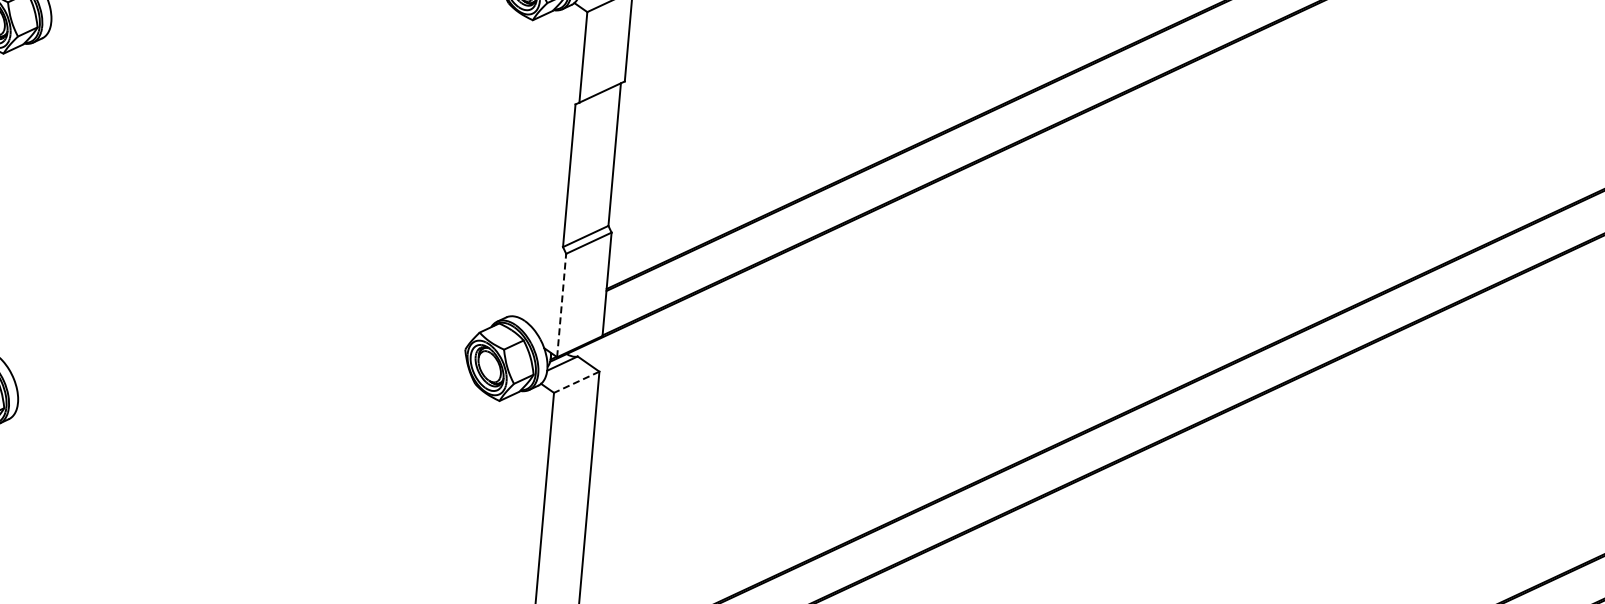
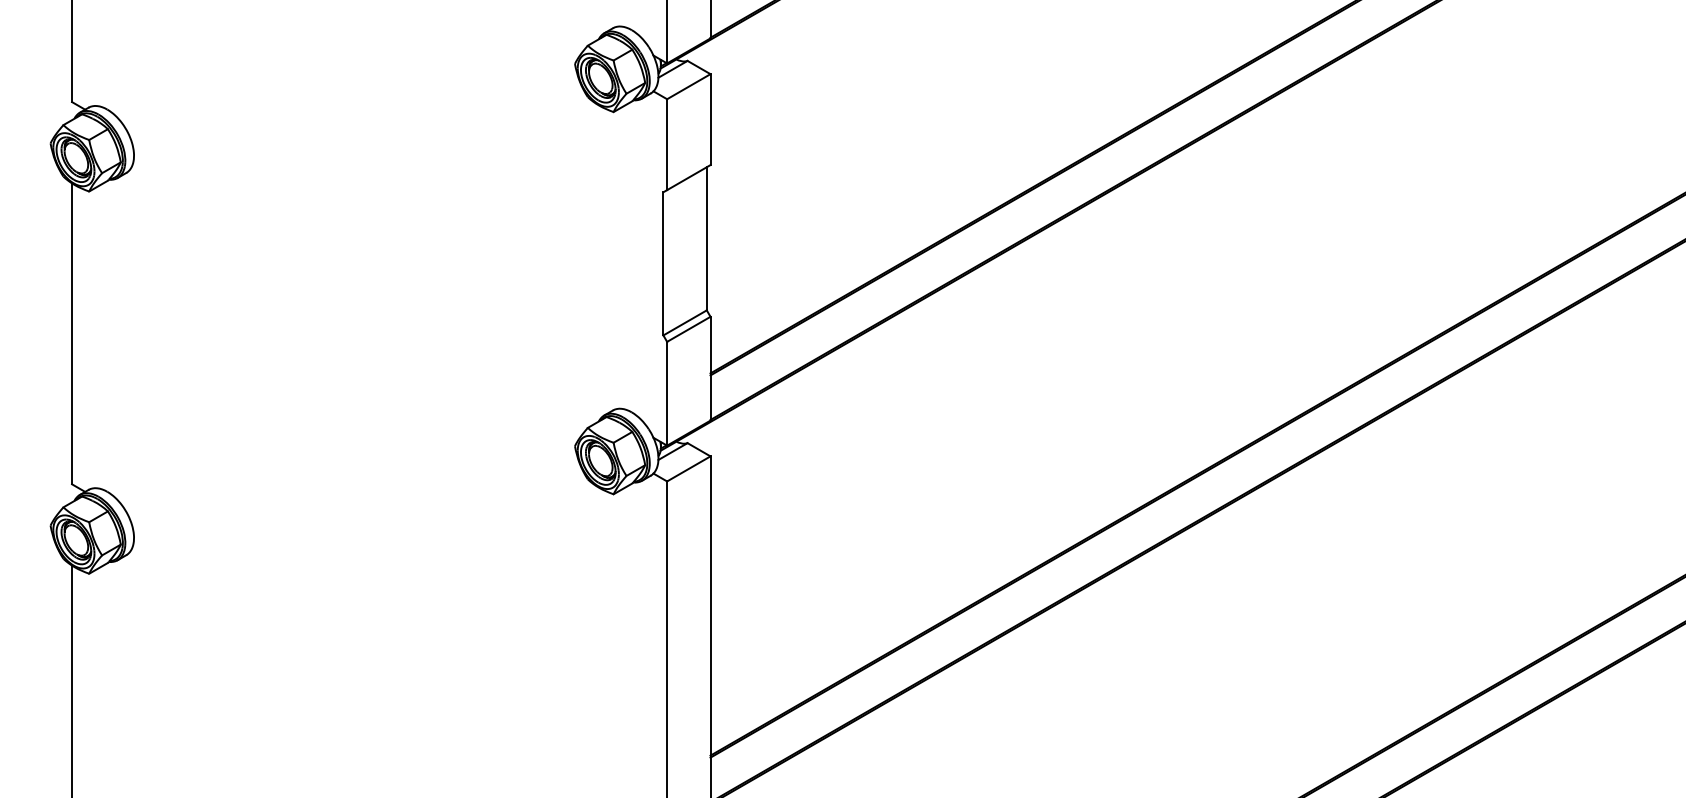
line: (562, 305) -> (667, 393), dashed -> solid
line: (576, 382) -> (688, 469), dashed -> solid

